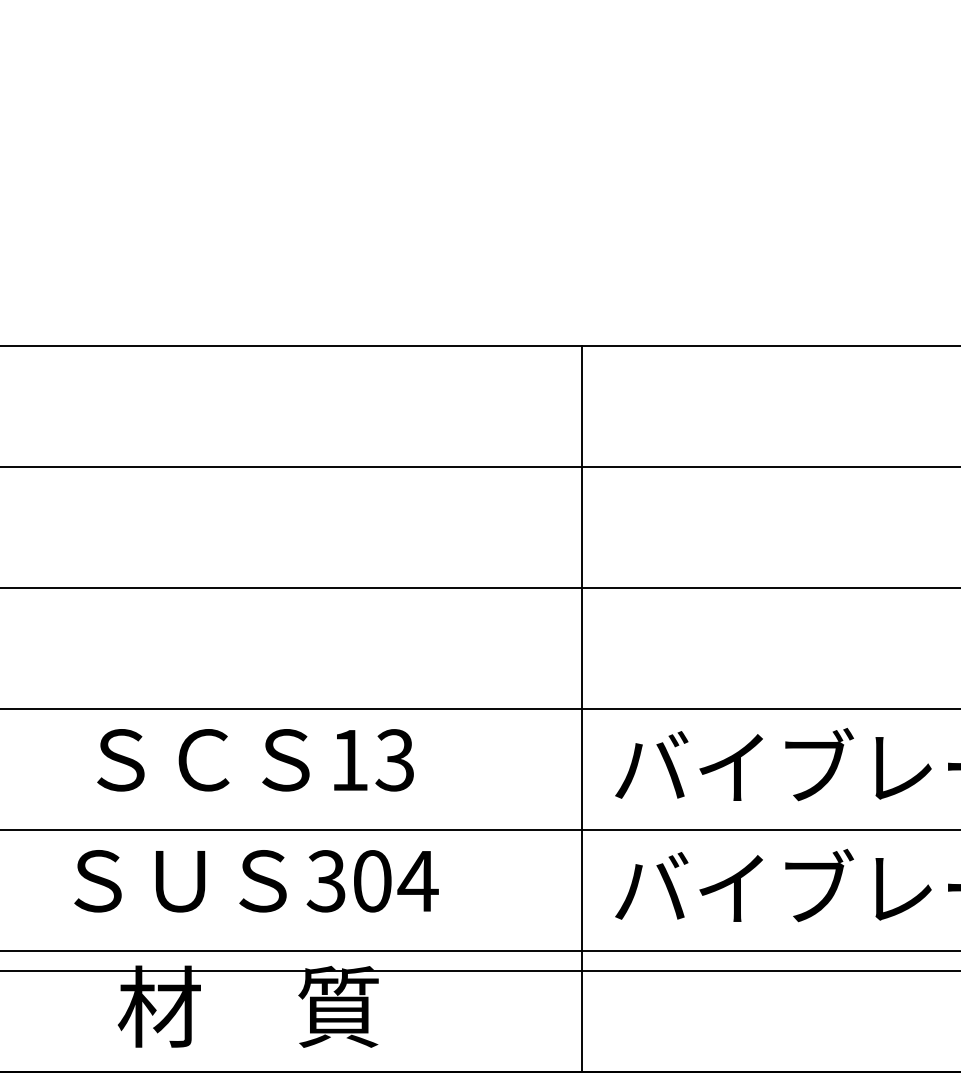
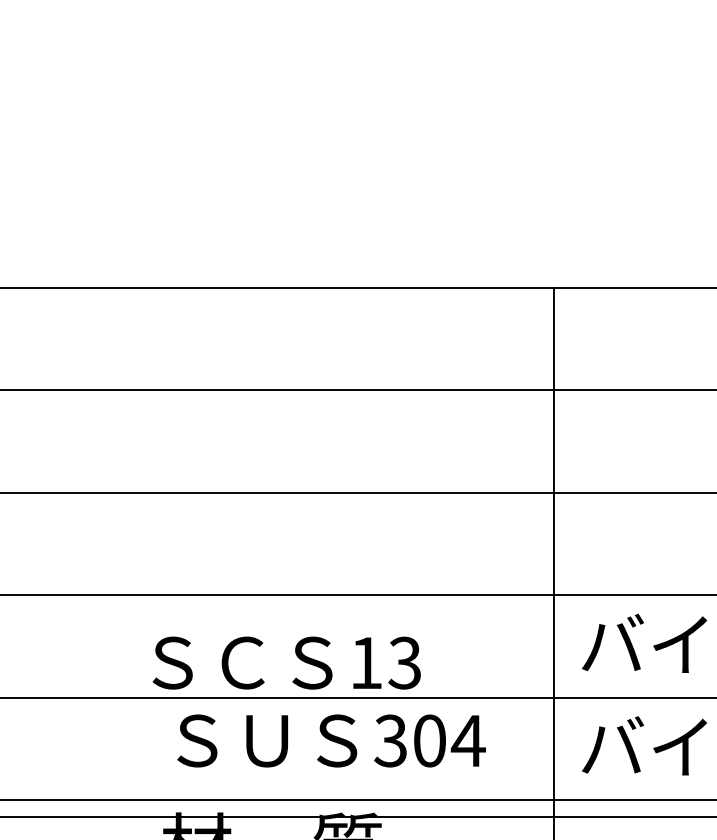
text: (255, 760) -> (286, 663), moved
text: (256, 881) -> (331, 741), moved

